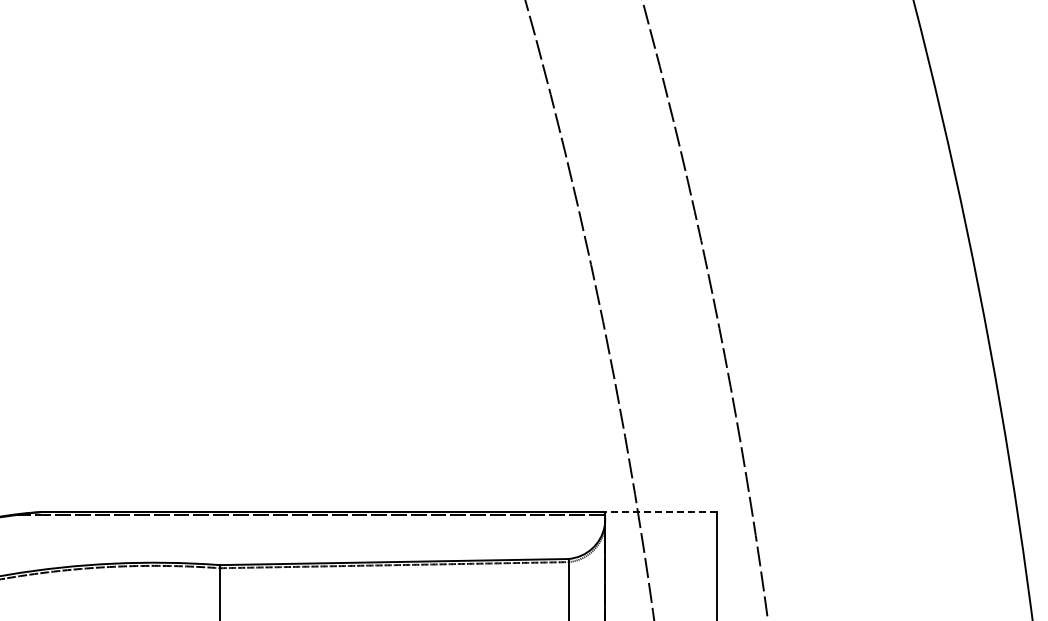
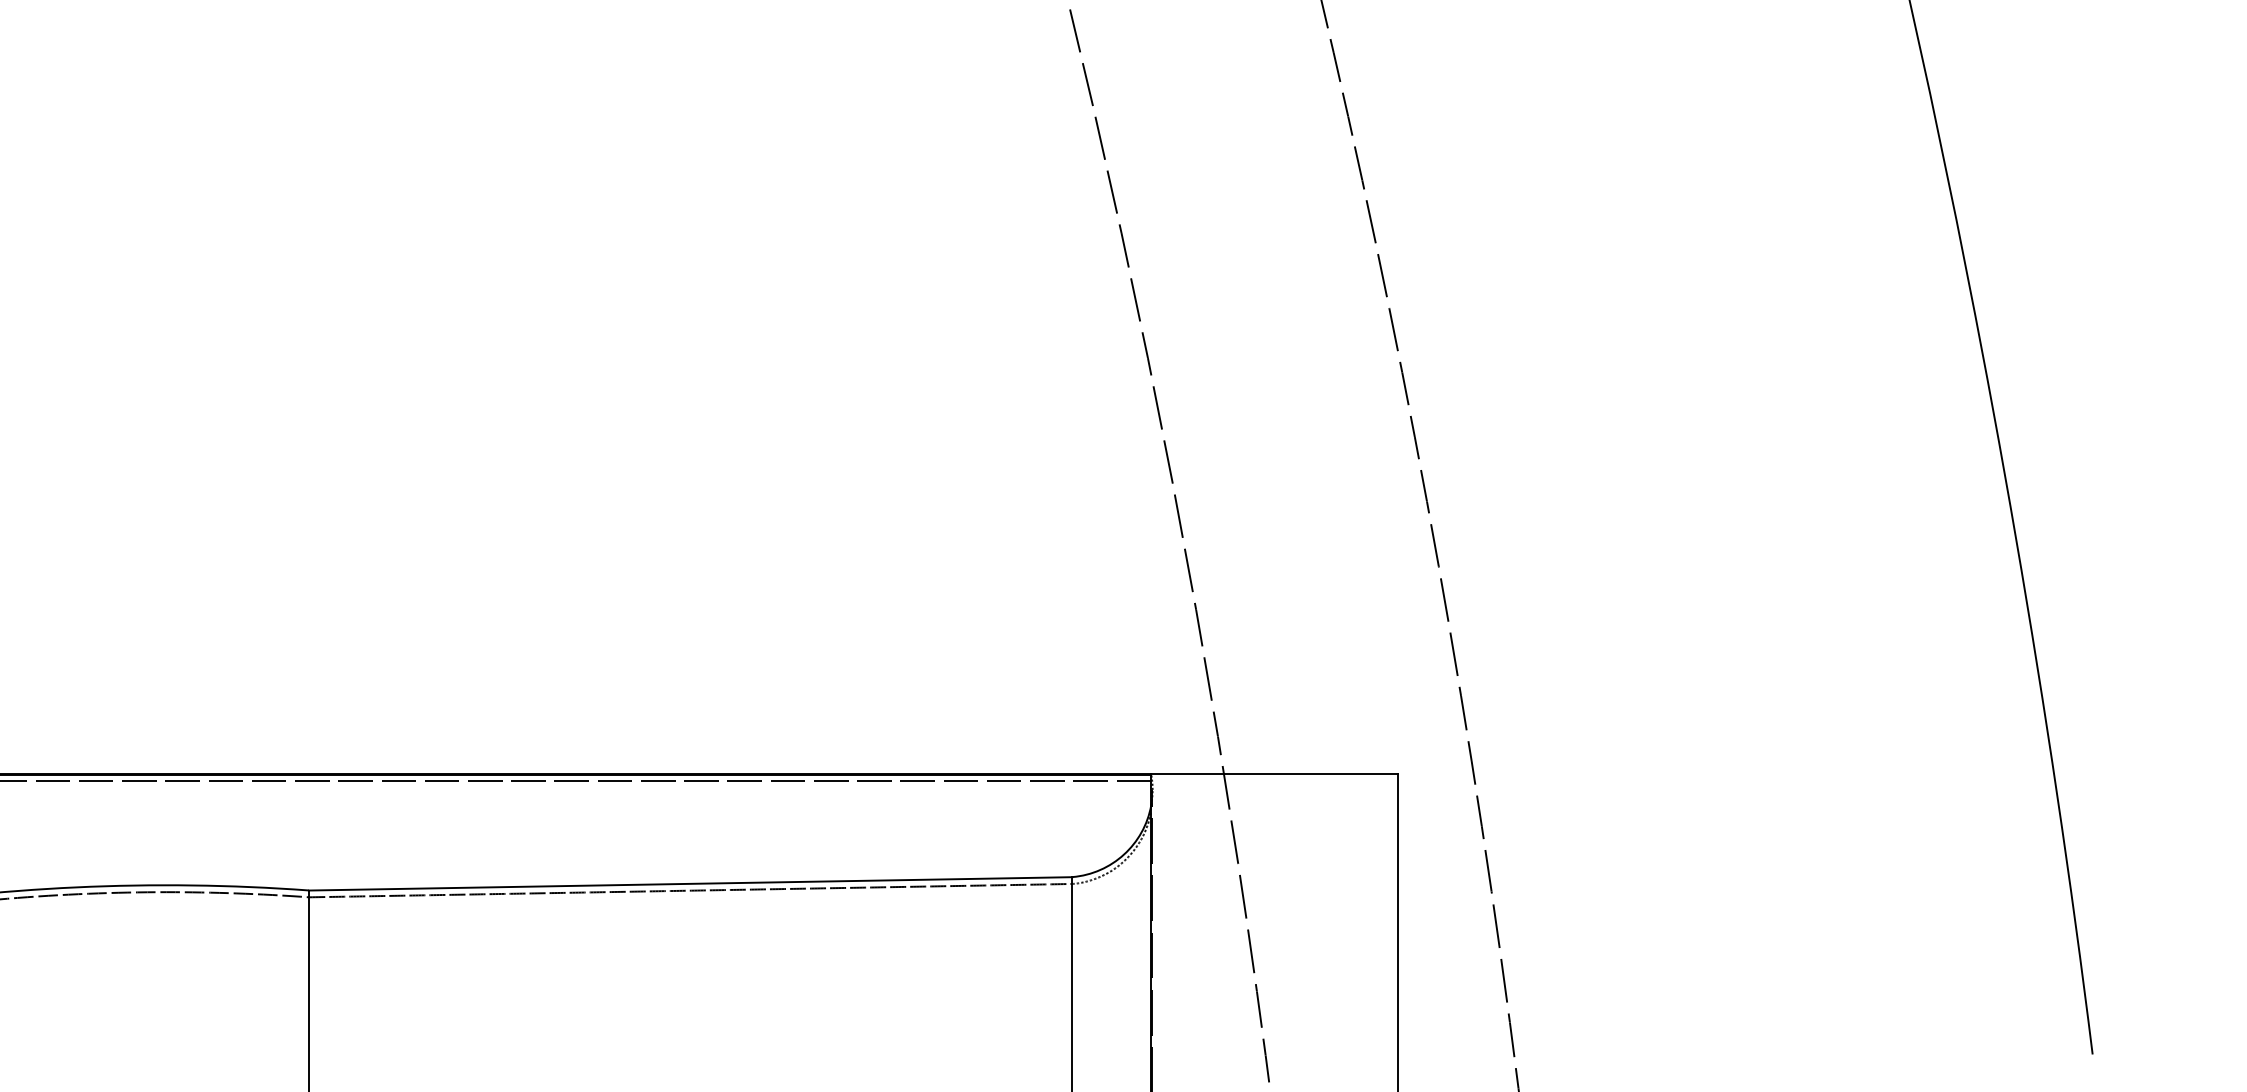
line: (660, 511) -> (1273, 773), dashed -> solid

